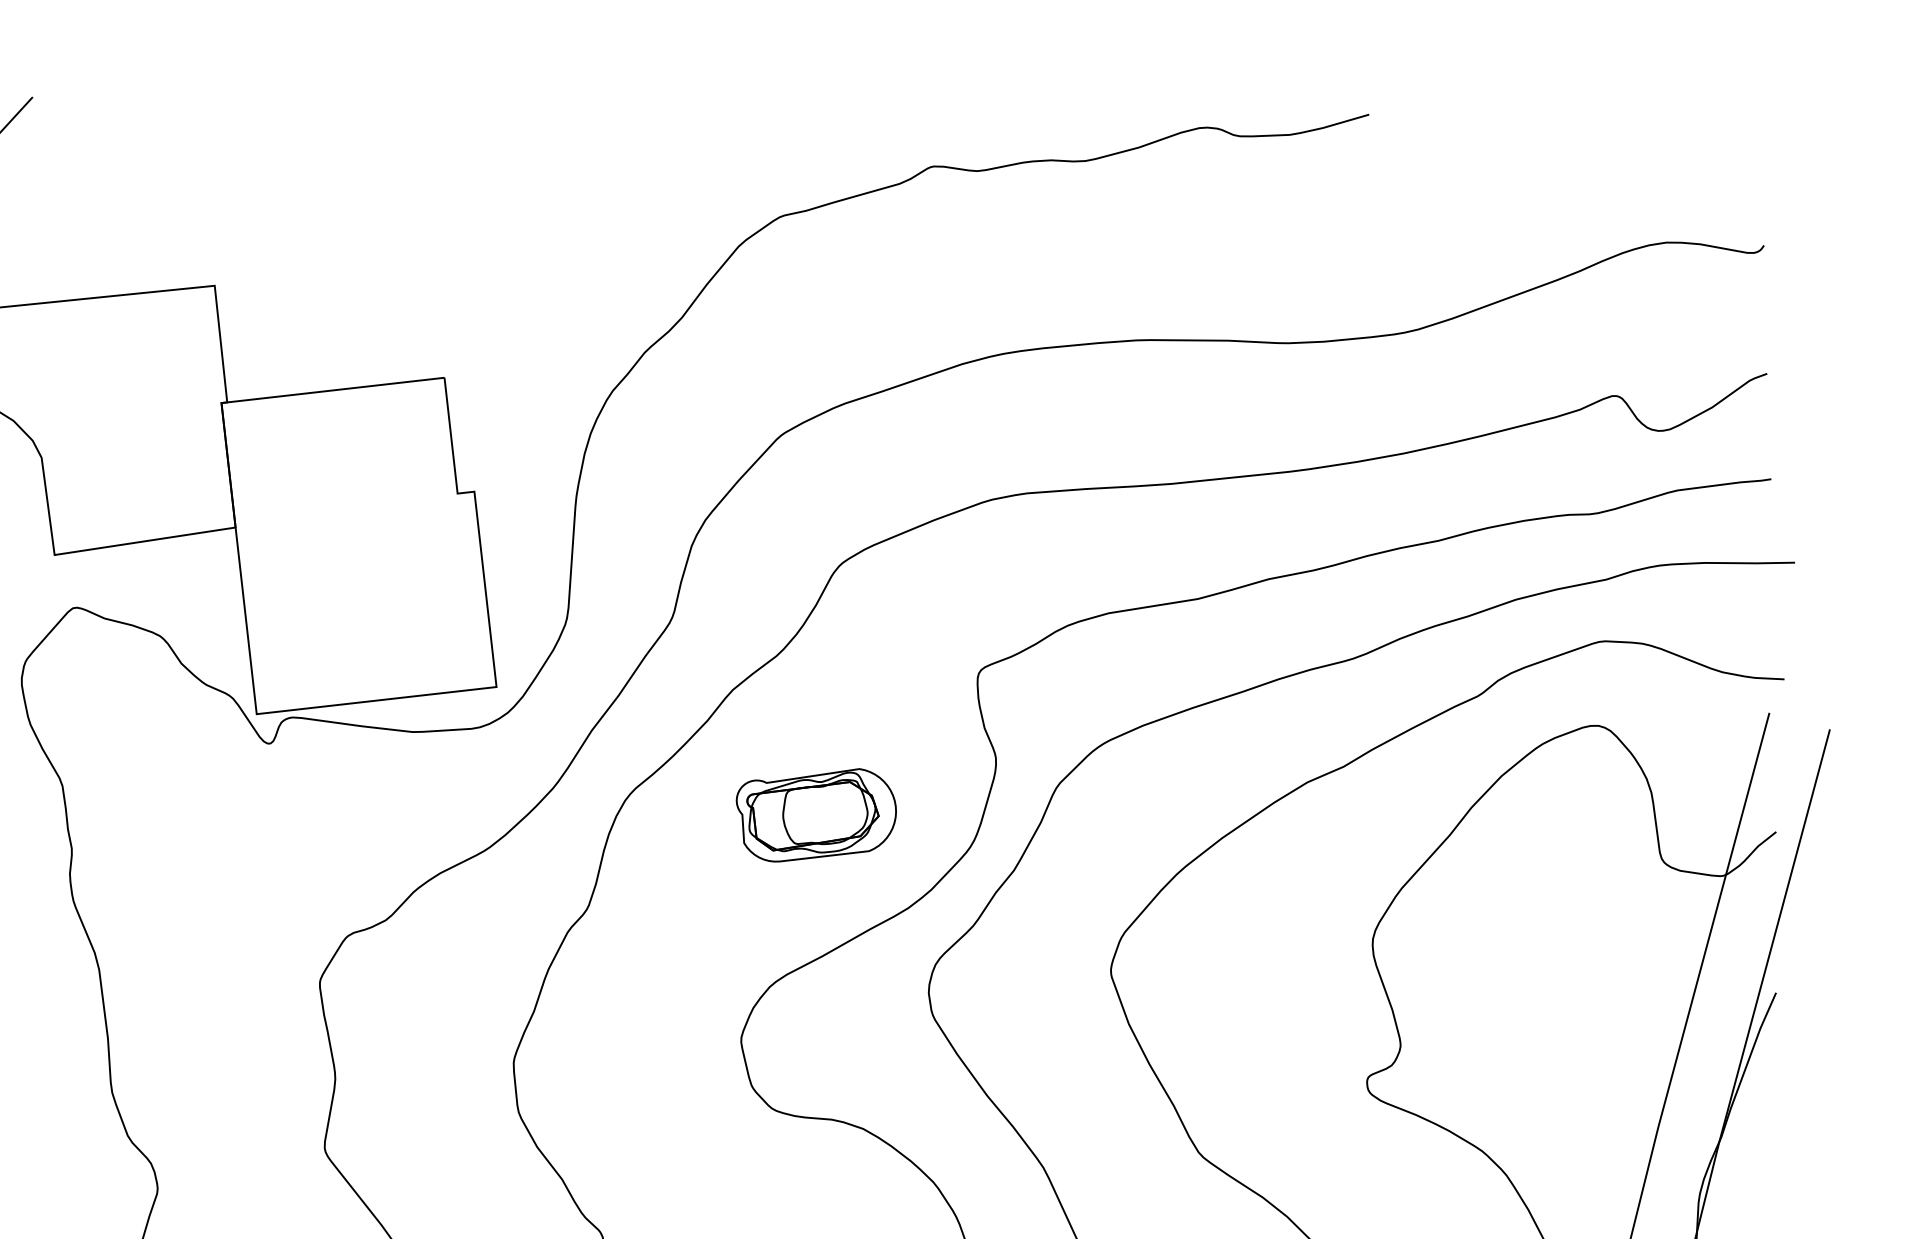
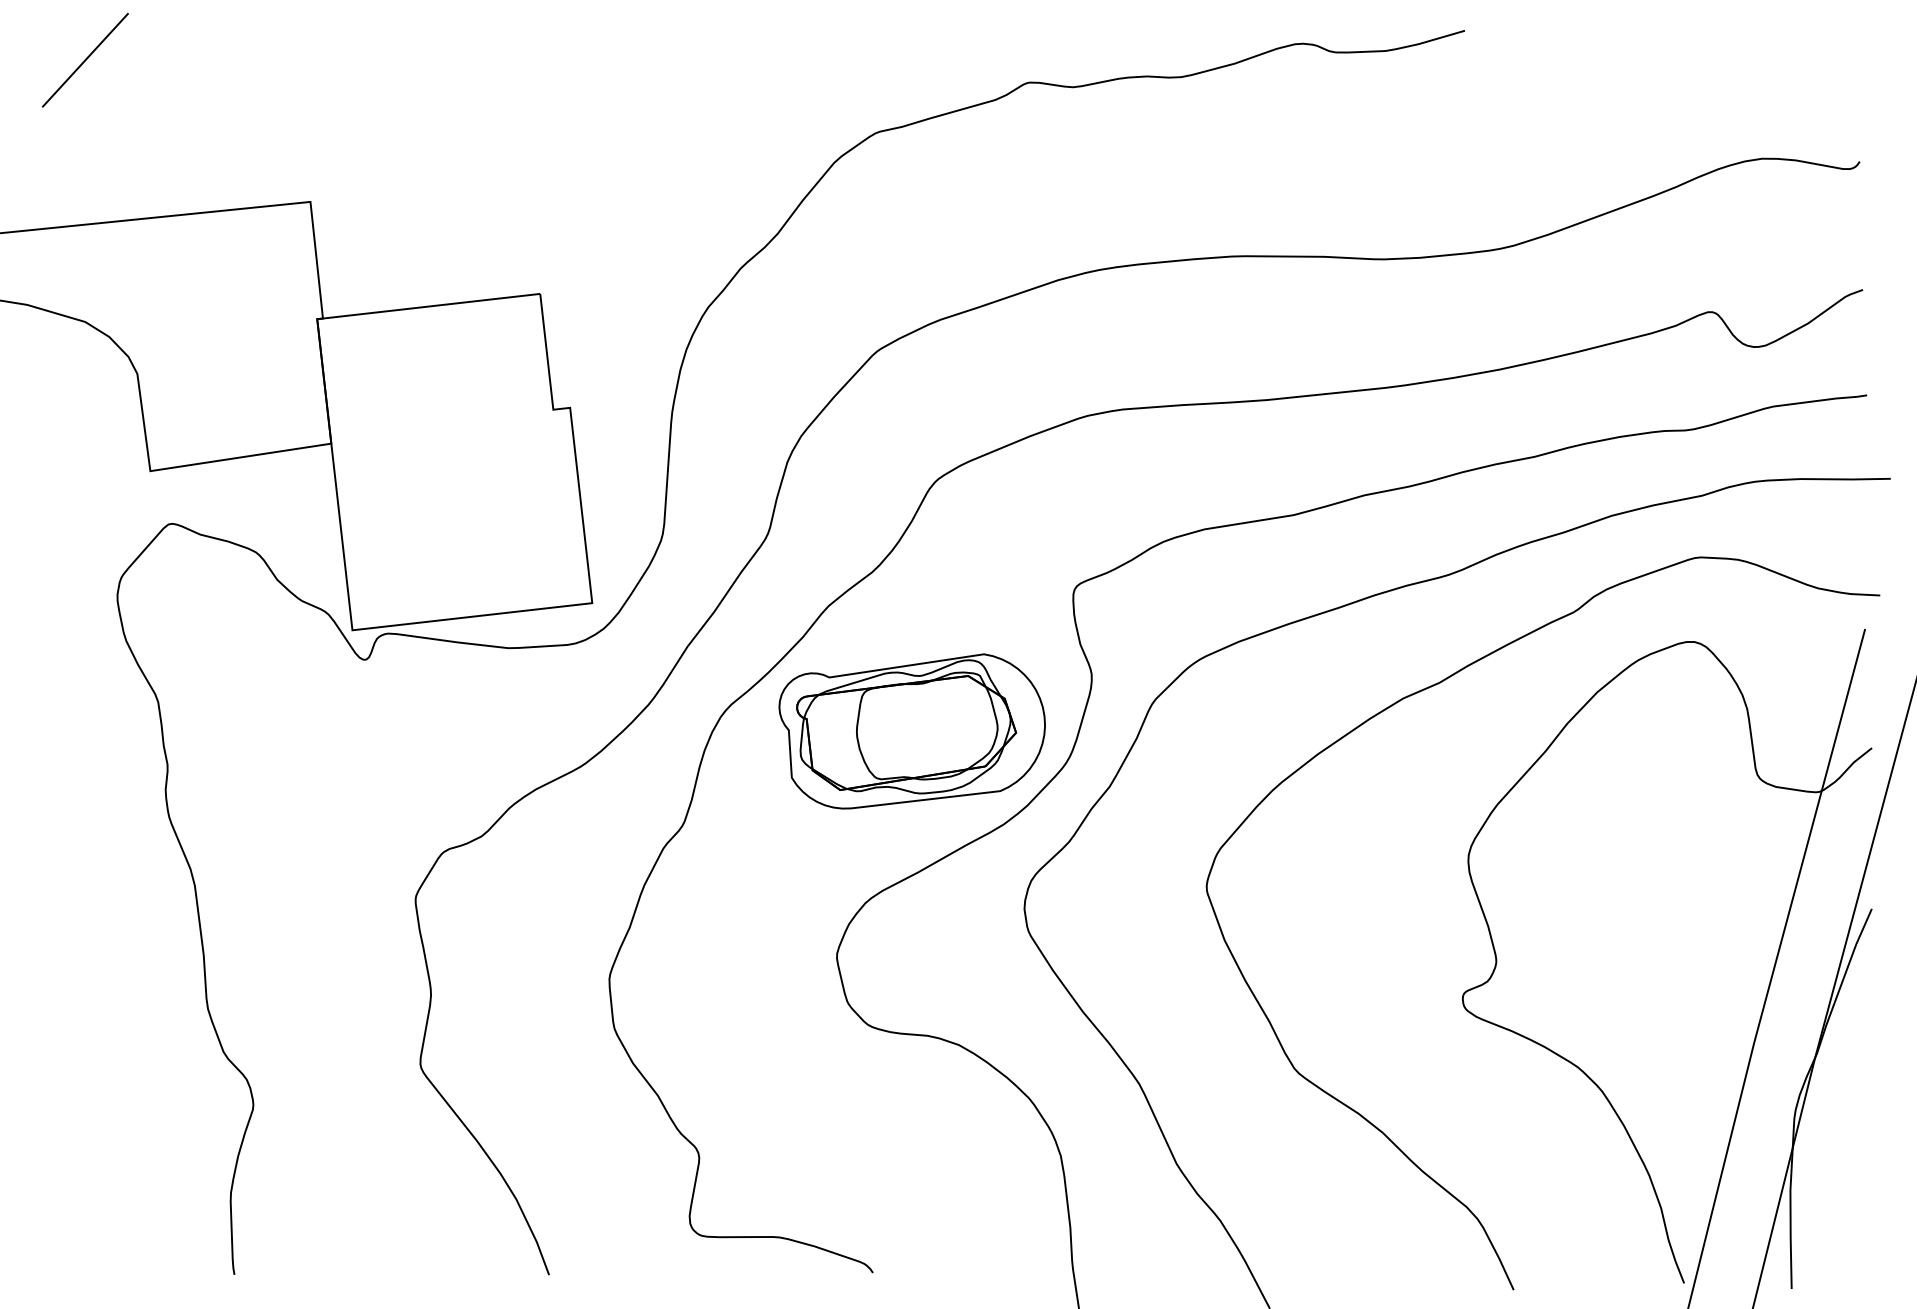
part: (815, 815) -> (911, 731), size x1.67

